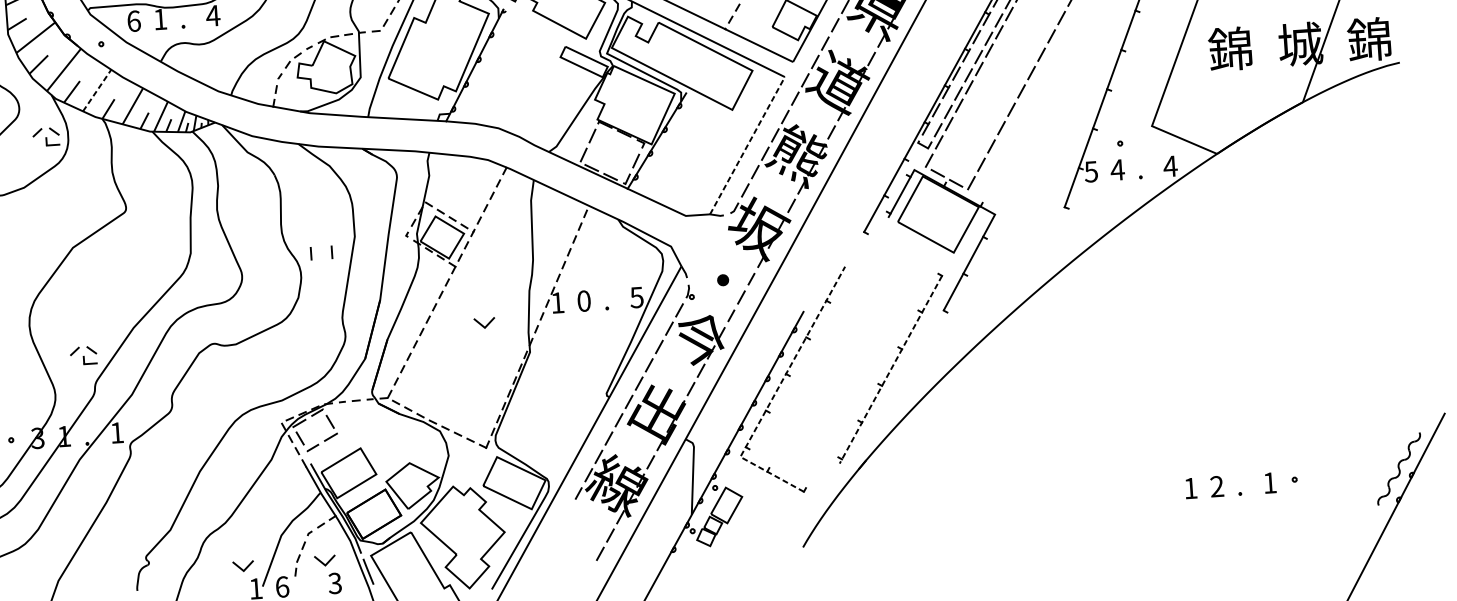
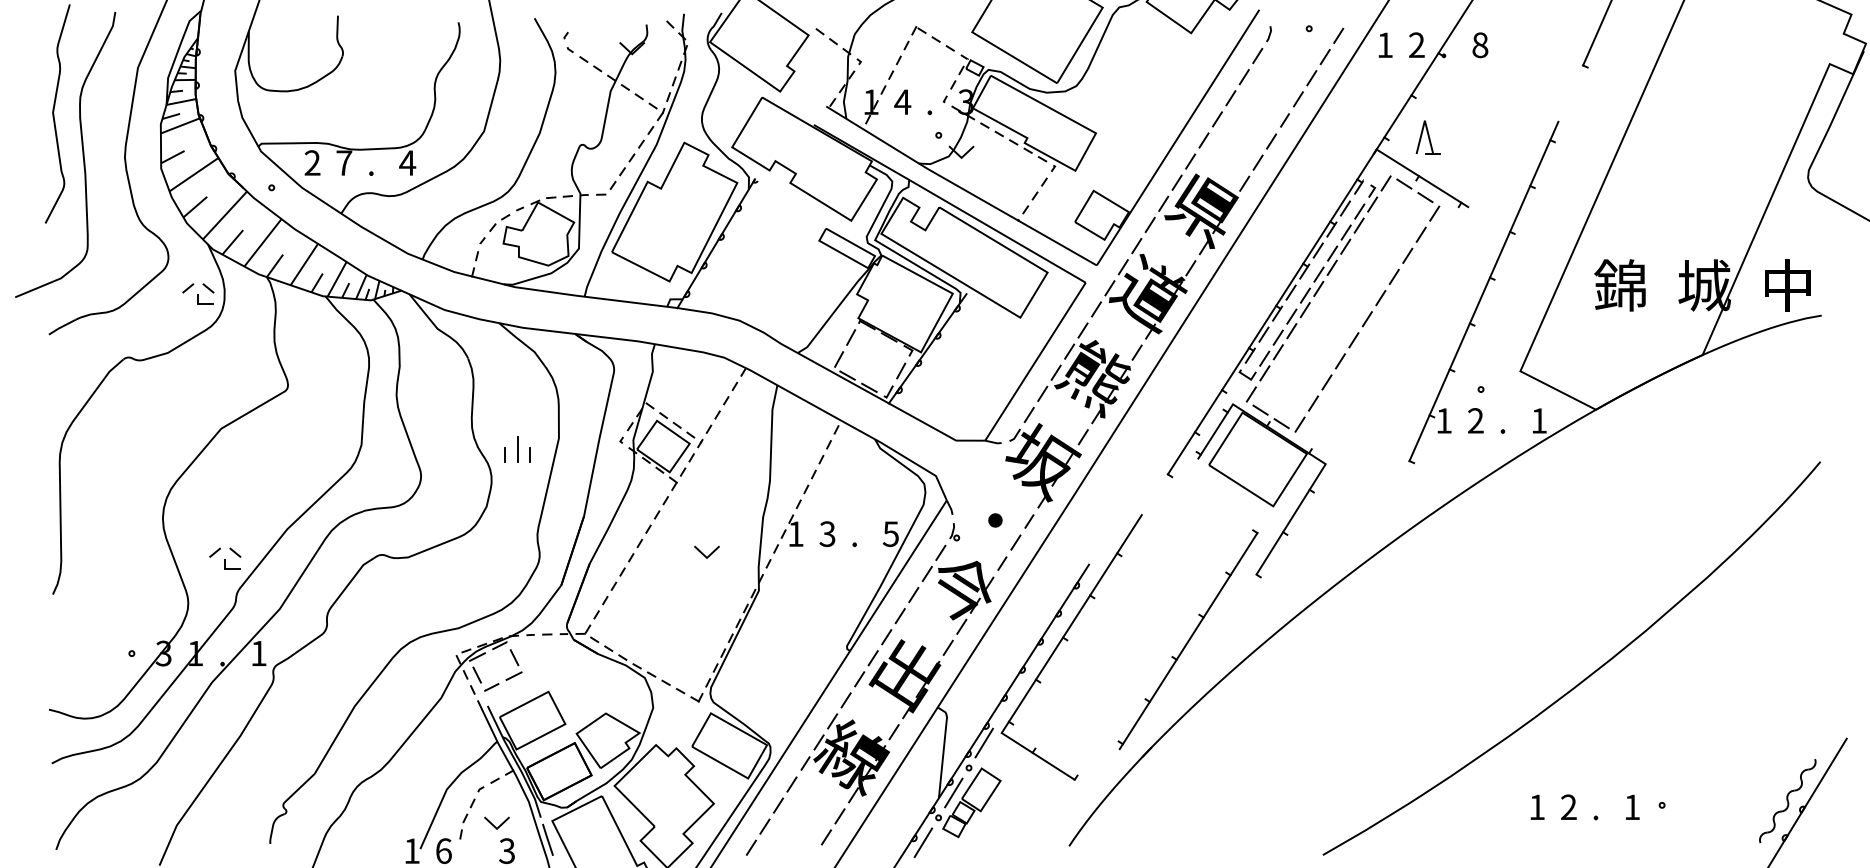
text: (160, 19) -> (344, 162), 1 -> 7
text: (133, 20) -> (312, 162), 6 -> 2
text: (1368, 39) -> (1786, 285), 錦 -> 中
line: (97, 90) -> (263, 242), dashed -> solid
line: (747, 145) -> (1035, 361), dashed -> solid
text: (1169, 166) -> (1538, 420), 4 -> 1
text: (1117, 169) -> (1475, 420), 4 -> 2
text: (1090, 171) -> (1443, 420), 5 -> 1
line: (320, 248) -> (517, 449), added
text: (583, 300) -> (827, 533), 0 -> 3
line: (890, 370) -> (1188, 641), dashed -> solid
curve: (1222, 378) -> (1584, 678), added
line: (775, 393) -> (1048, 660), dashed -> solid
line: (725, 465) -> (983, 742), added
line: (703, 509) -> (953, 792), added
part: (553, 538) -> (771, 815), added
line: (681, 552) -> (923, 842), added
line: (240, 567) -> (395, 824), removed

